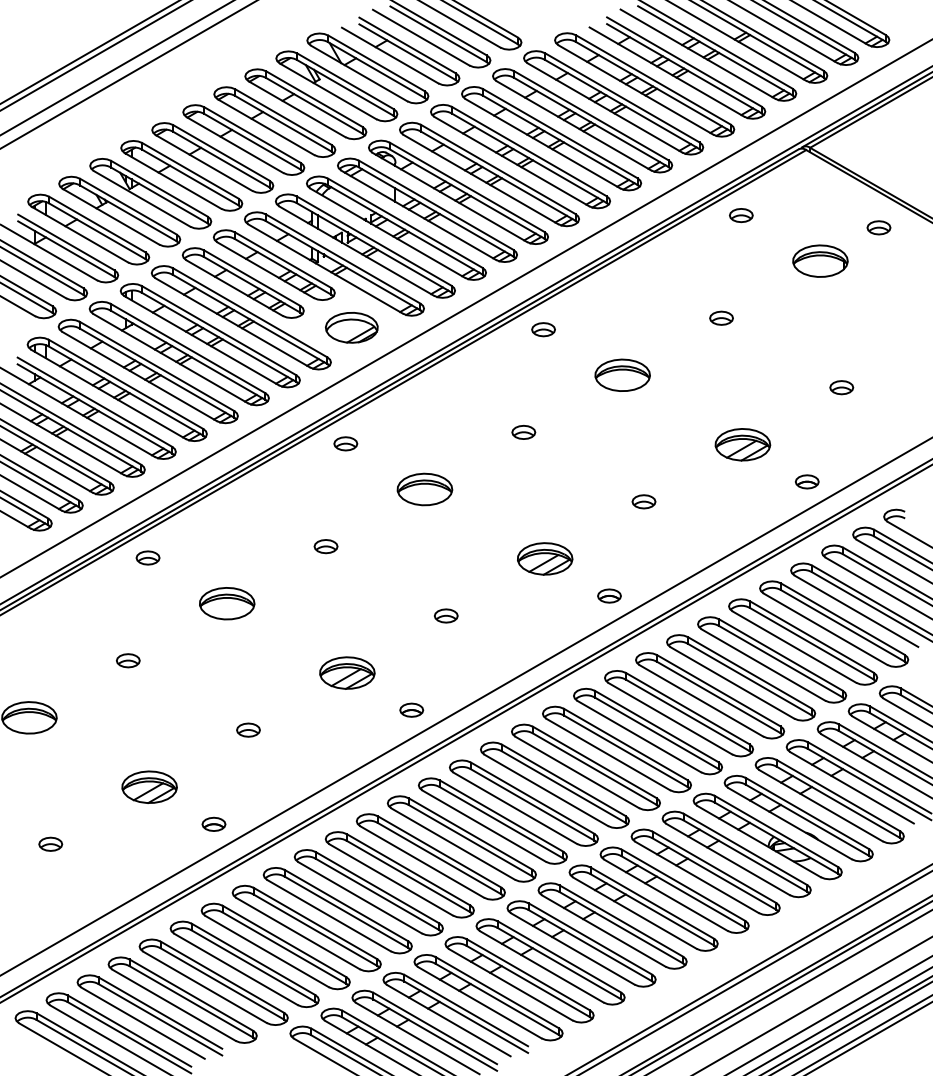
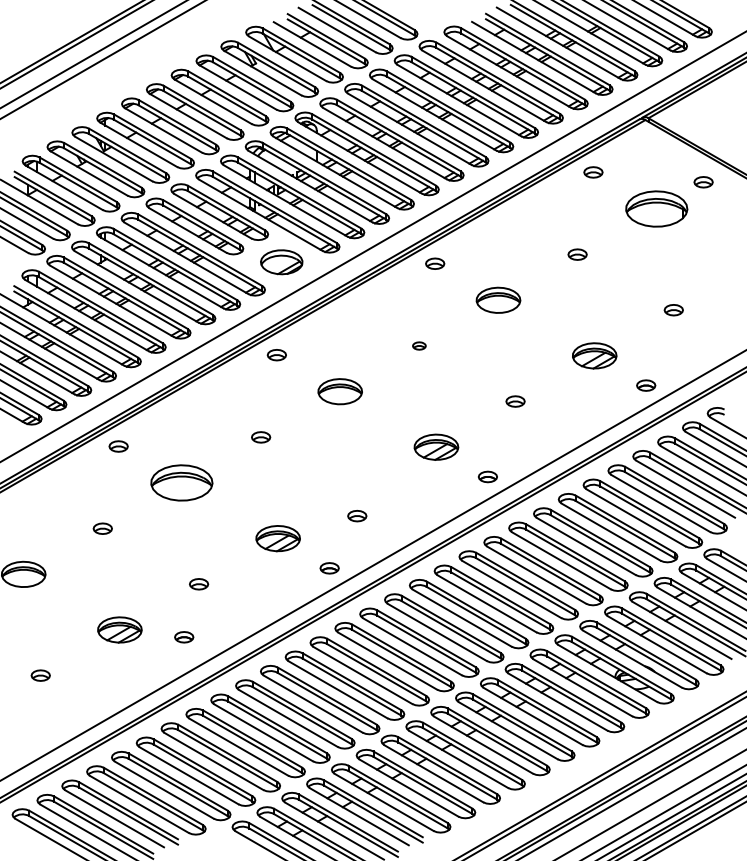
part: (820, 260) -> (656, 208), size x1.4
part: (523, 432) -> (419, 346), size x0.7
part: (227, 603) -> (182, 482), size x1.4
part: (446, 615) -> (357, 515), moved
part: (213, 823) -> (183, 636), moved

